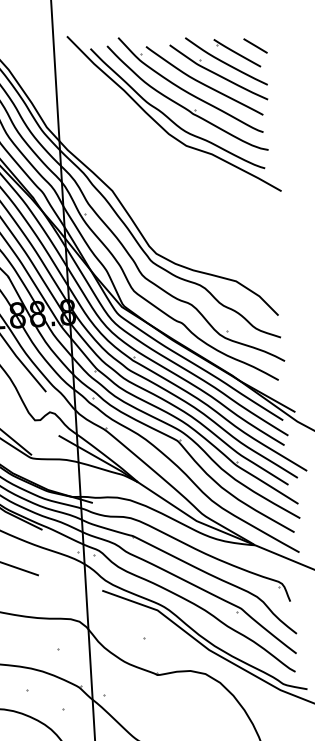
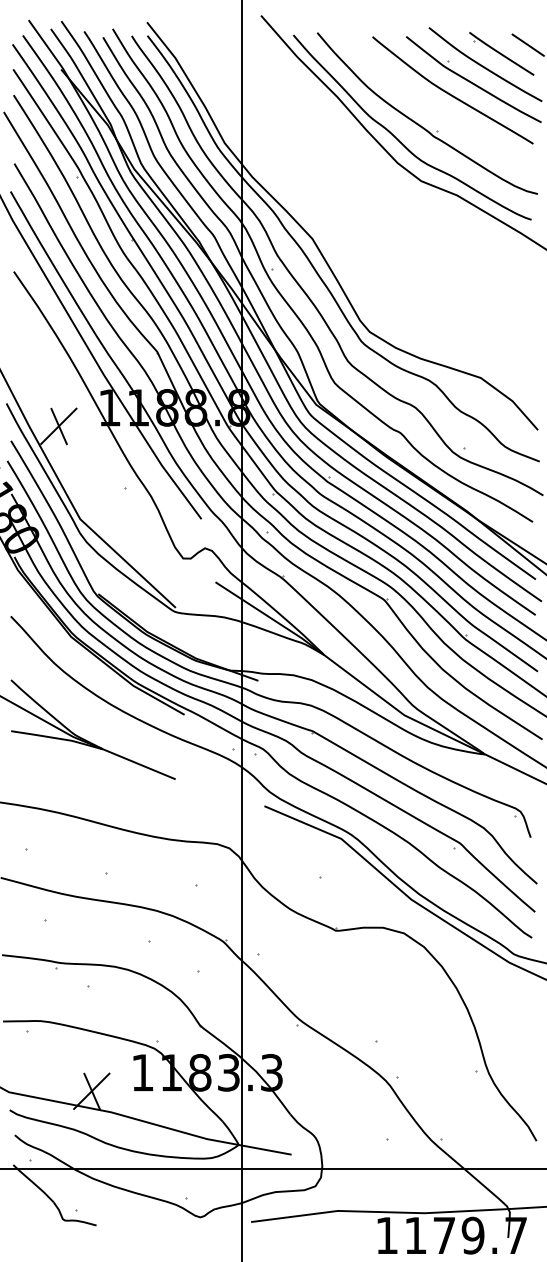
part: (188, 91) -> (428, 104), removed

